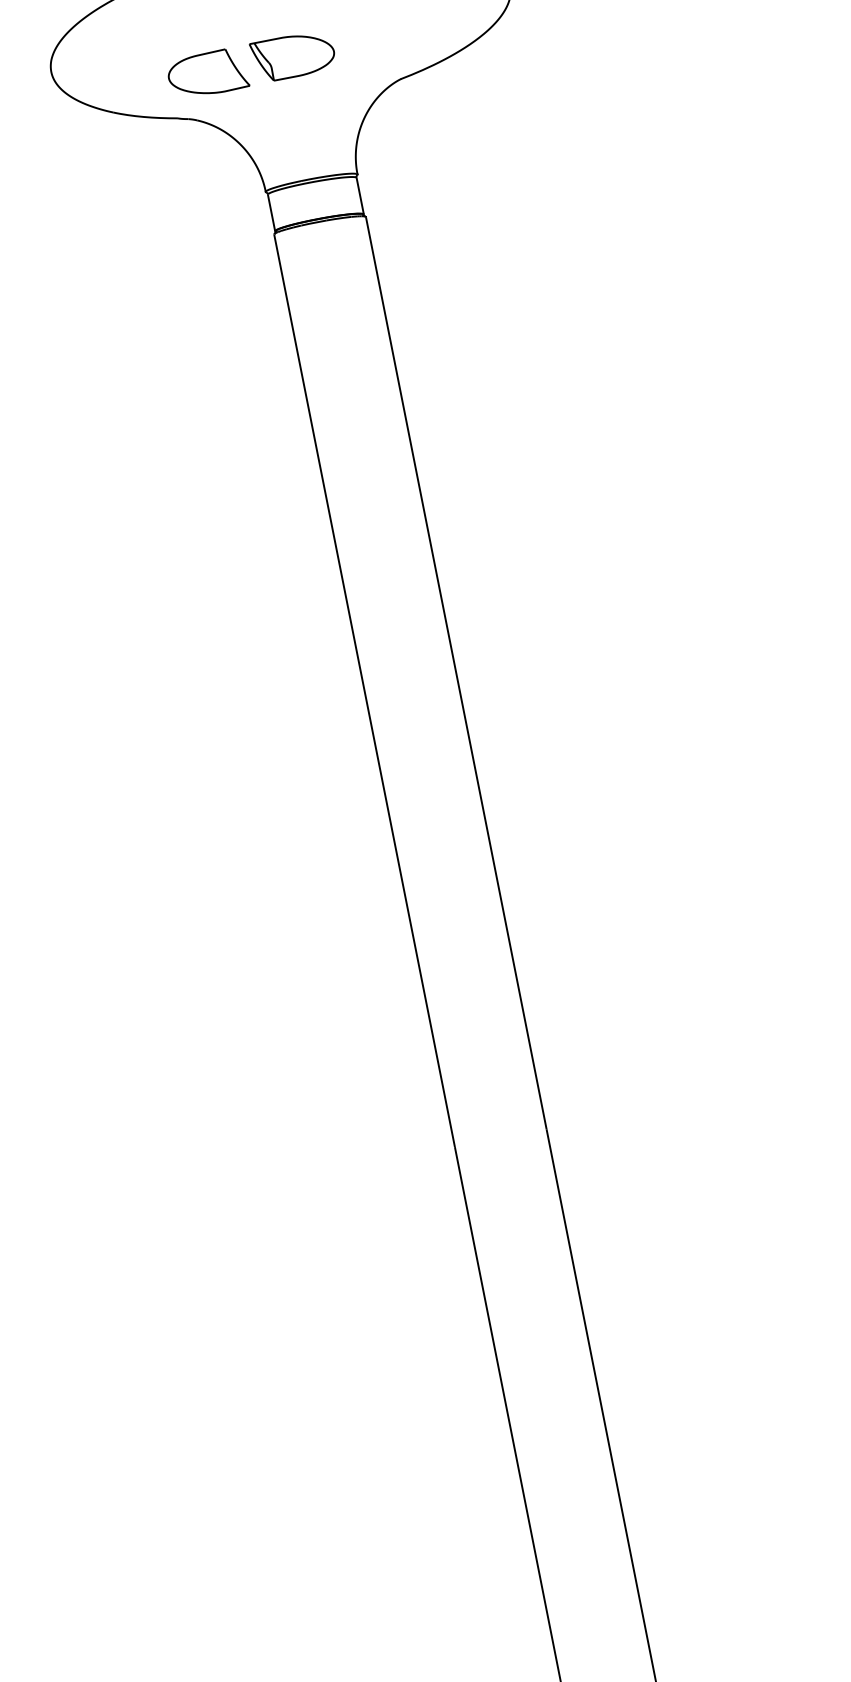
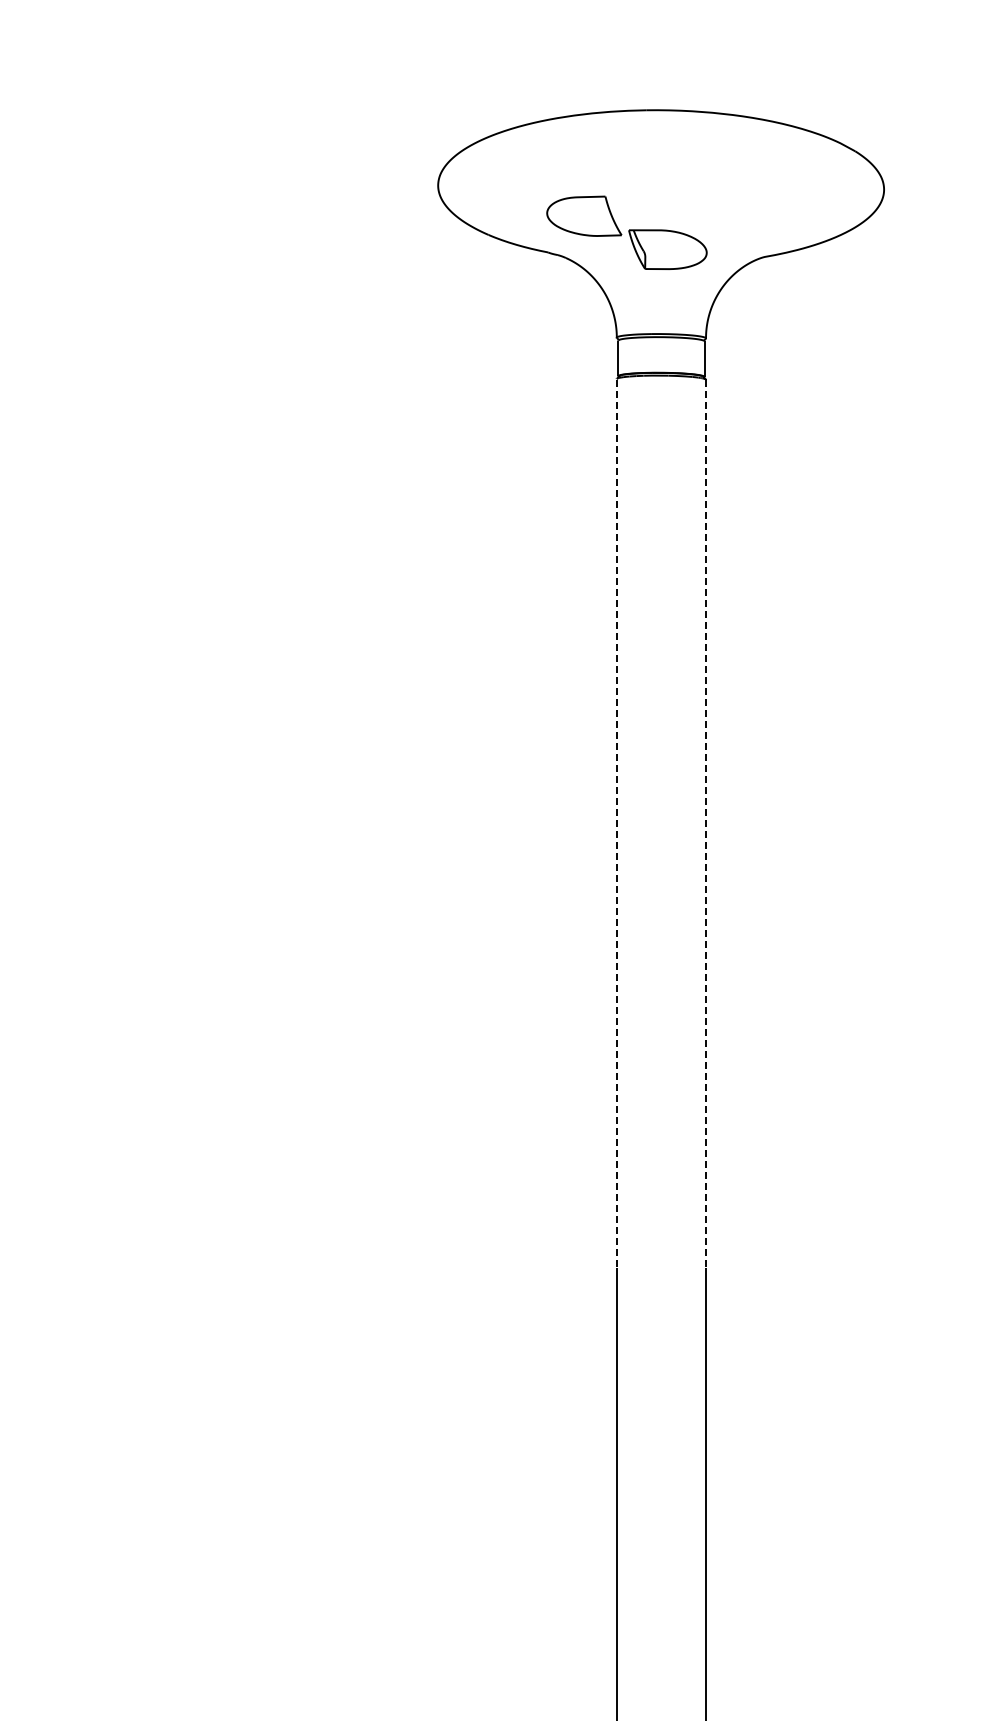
part: (292, 56) -> (667, 249), moved
line: (456, 672) -> (706, 823), solid -> dashed
line: (364, 690) -> (616, 822), solid -> dashed

